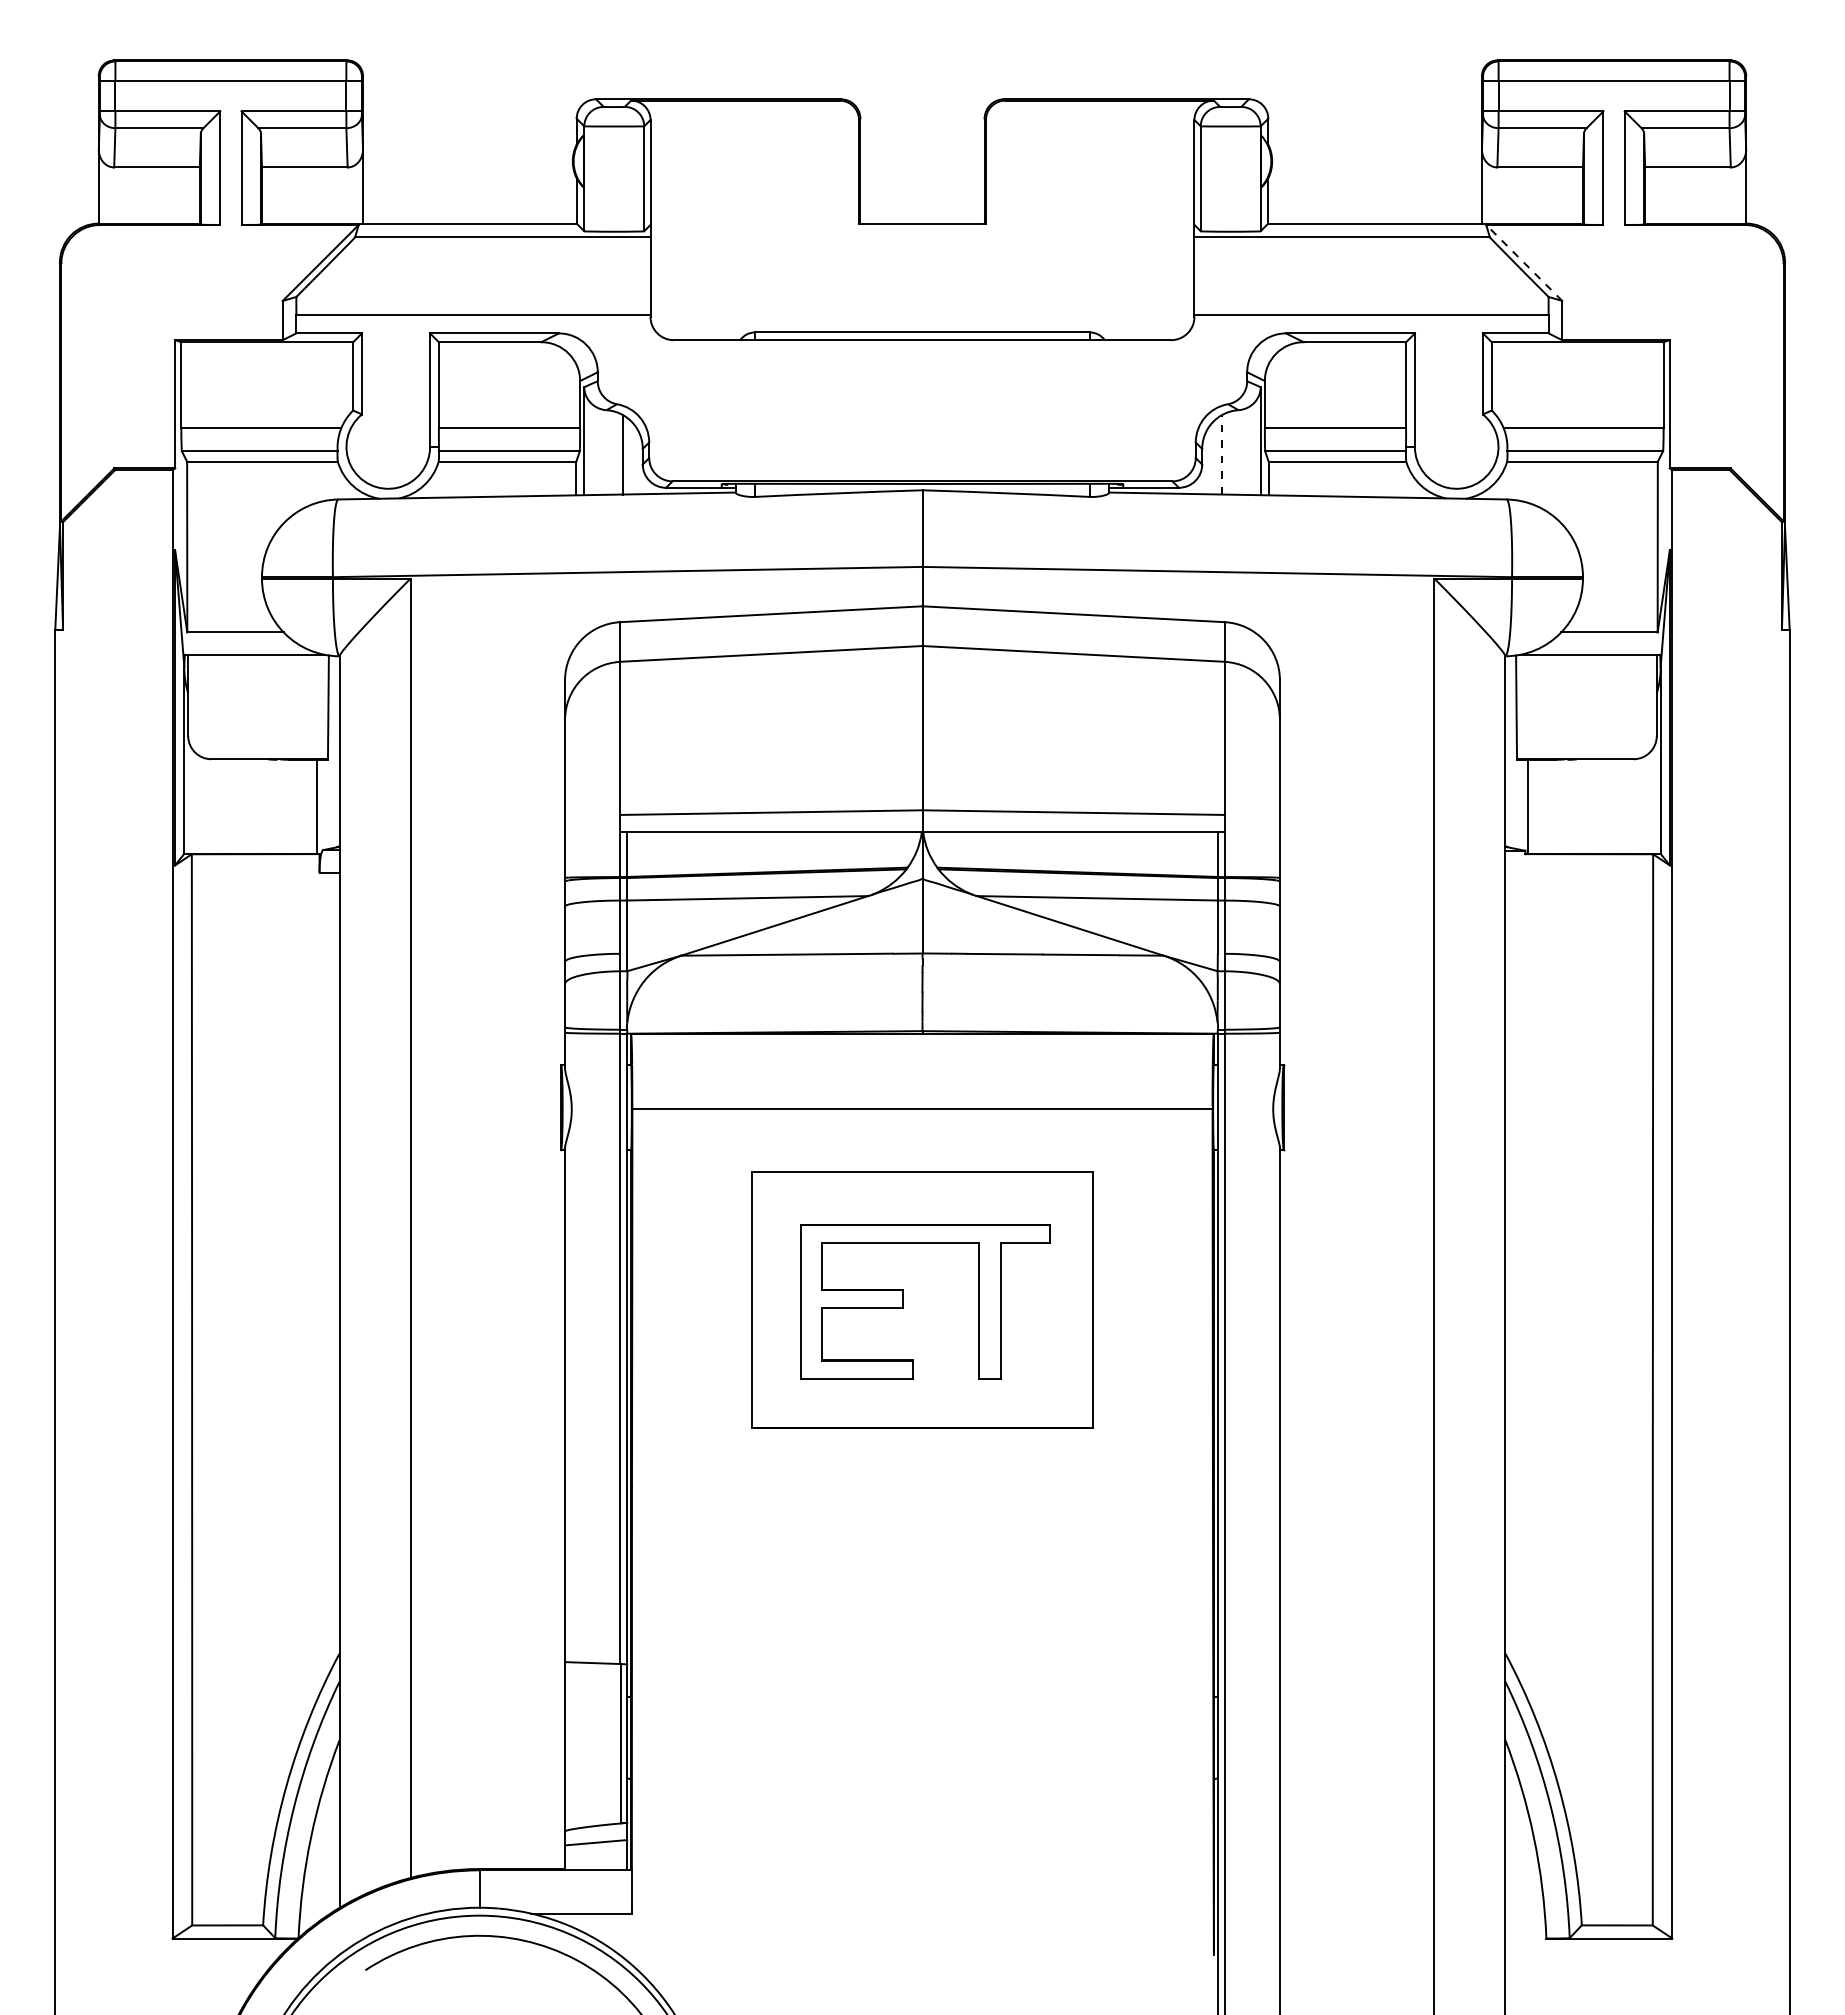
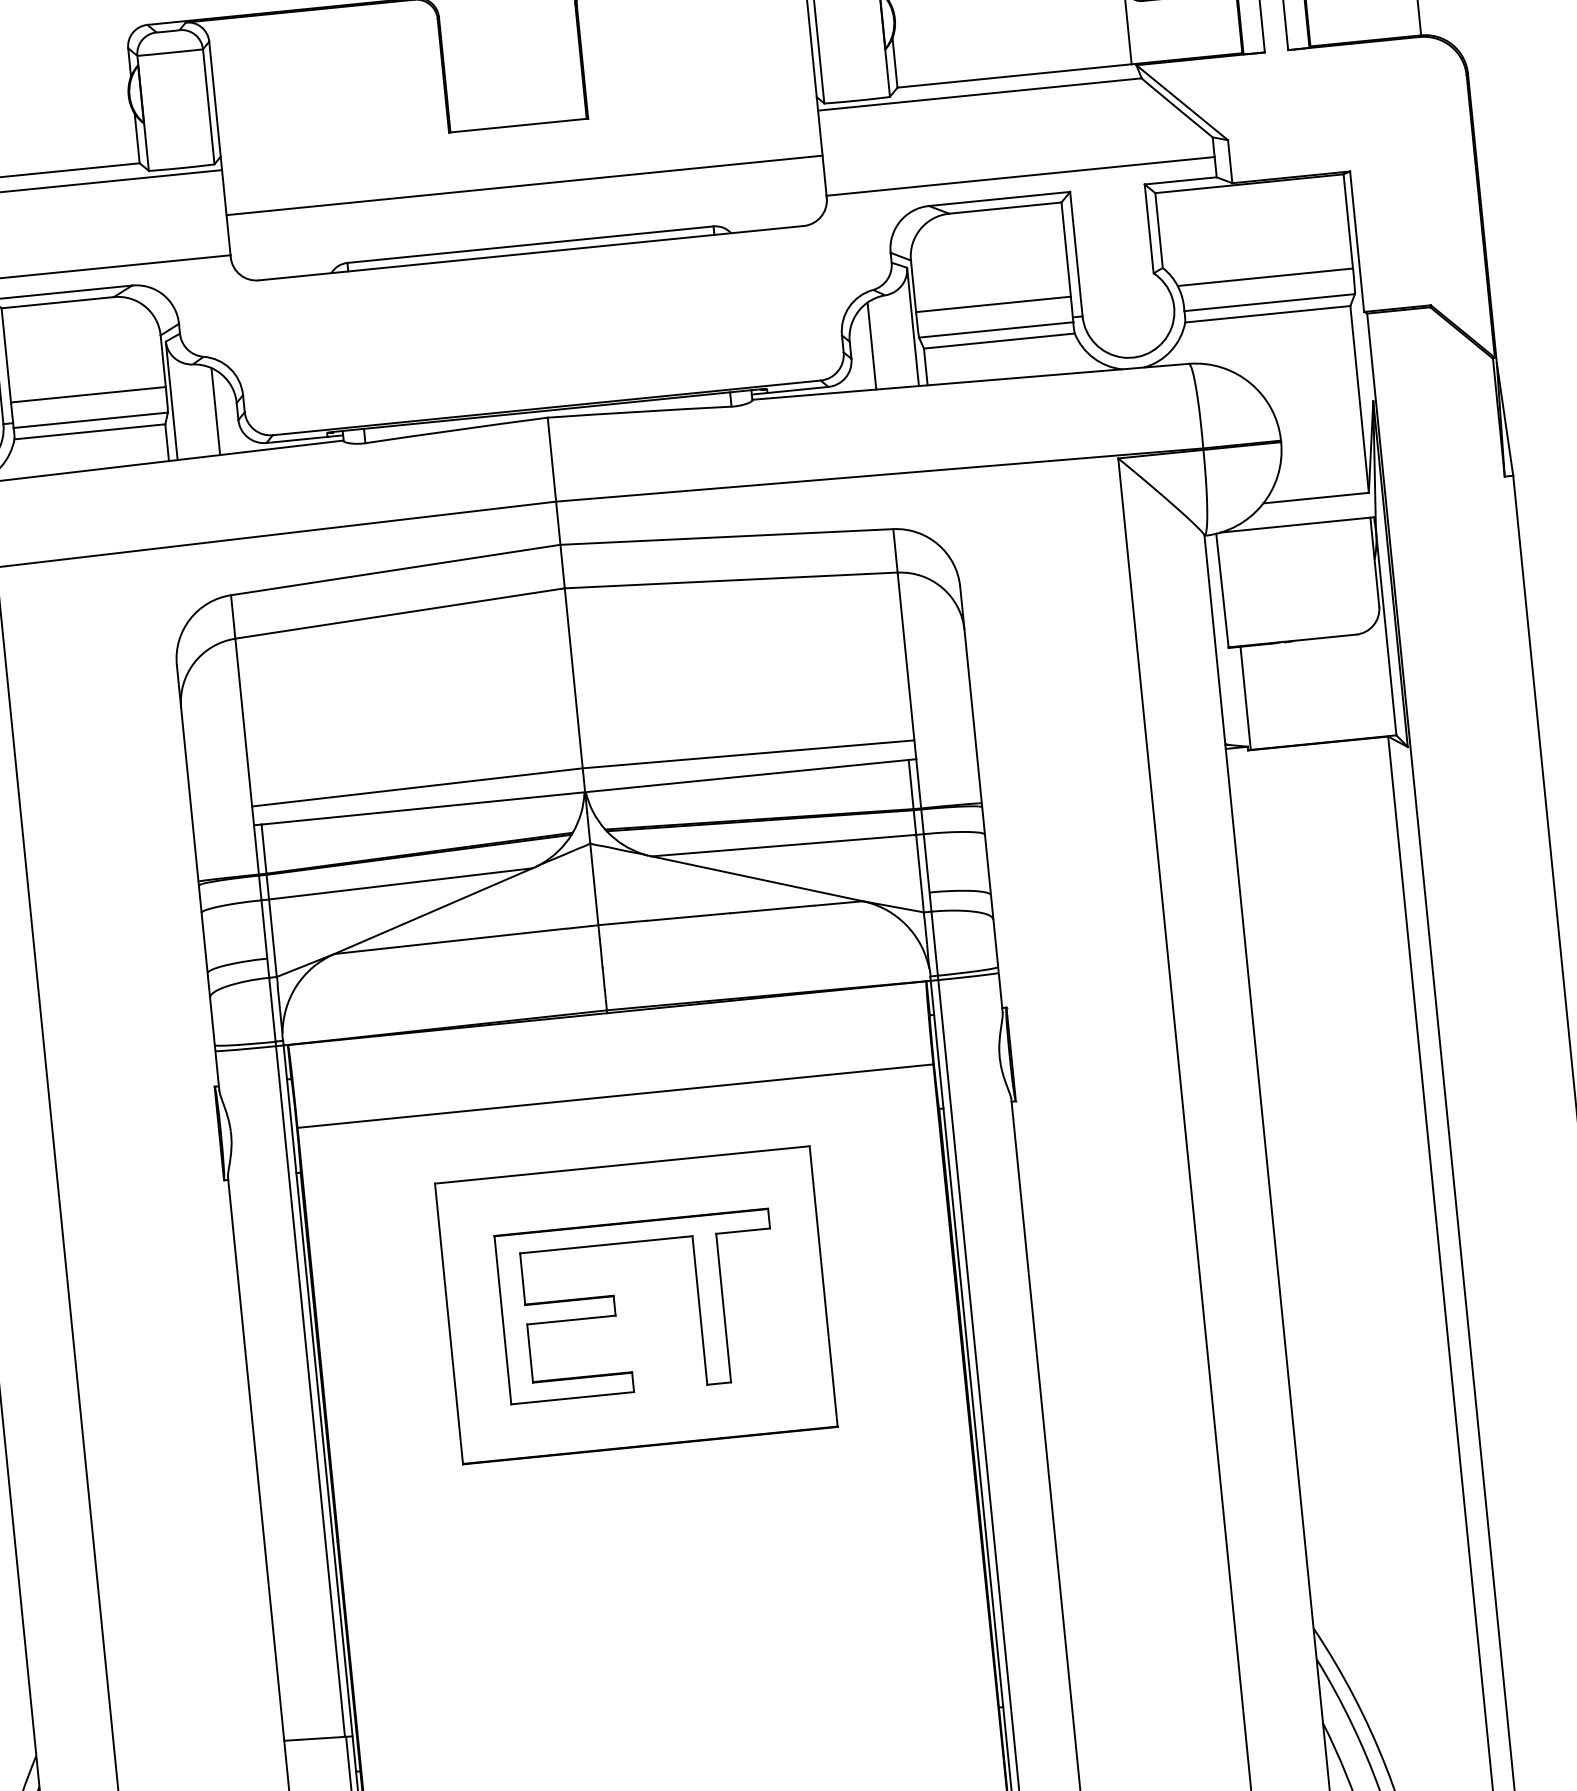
line: (1524, 262) -> (1182, 102), dashed -> solid
line: (922, 278) -> (524, 185), added
line: (1221, 454) -> (871, 345), dashed -> solid

